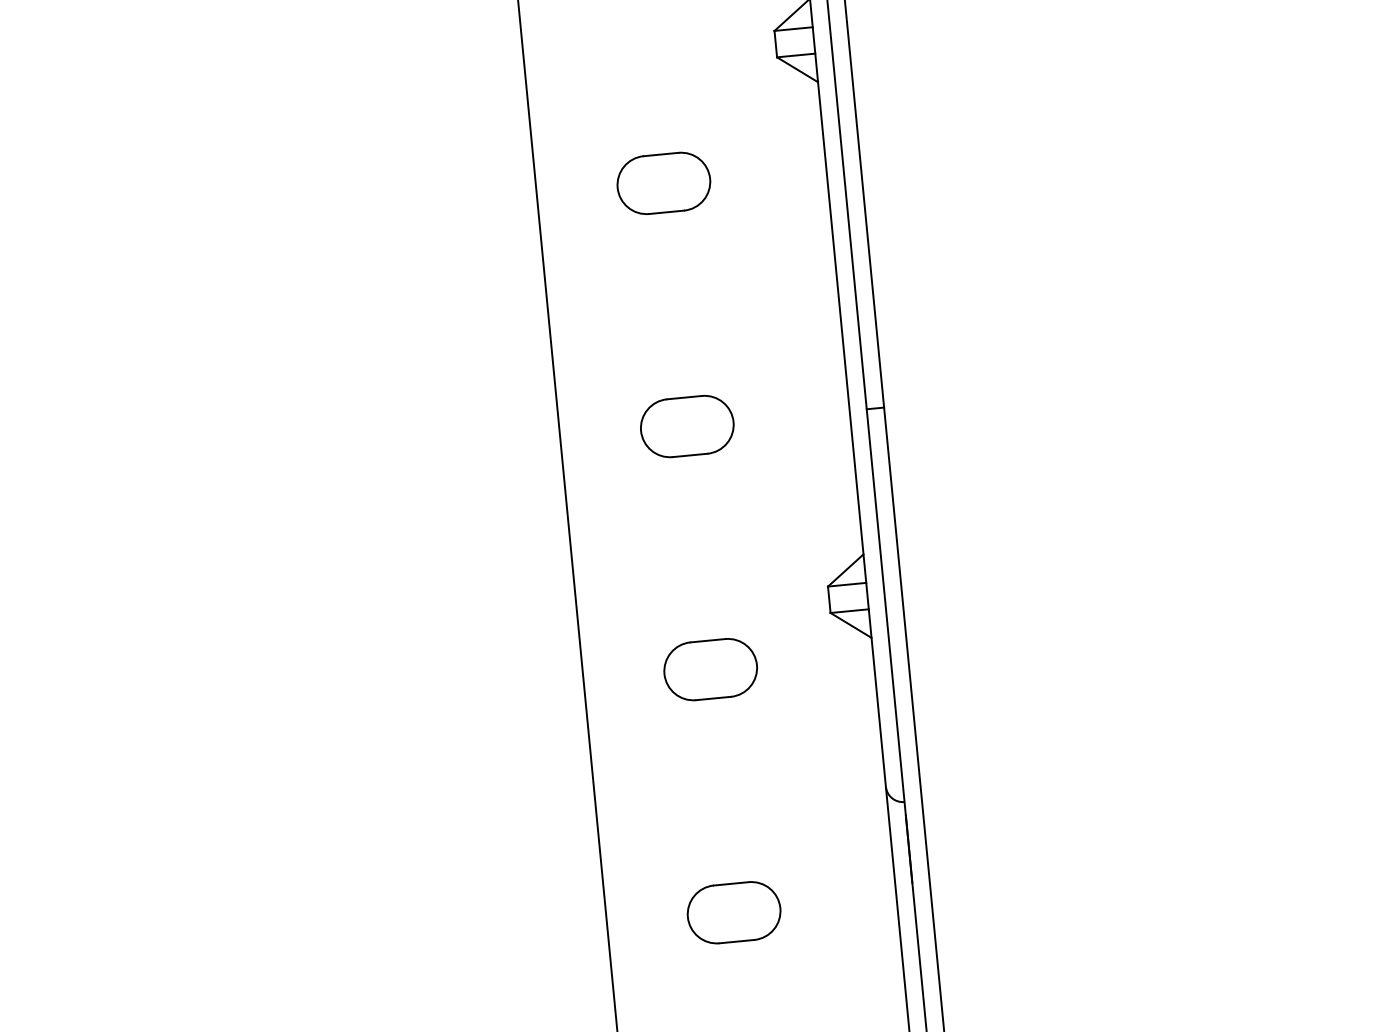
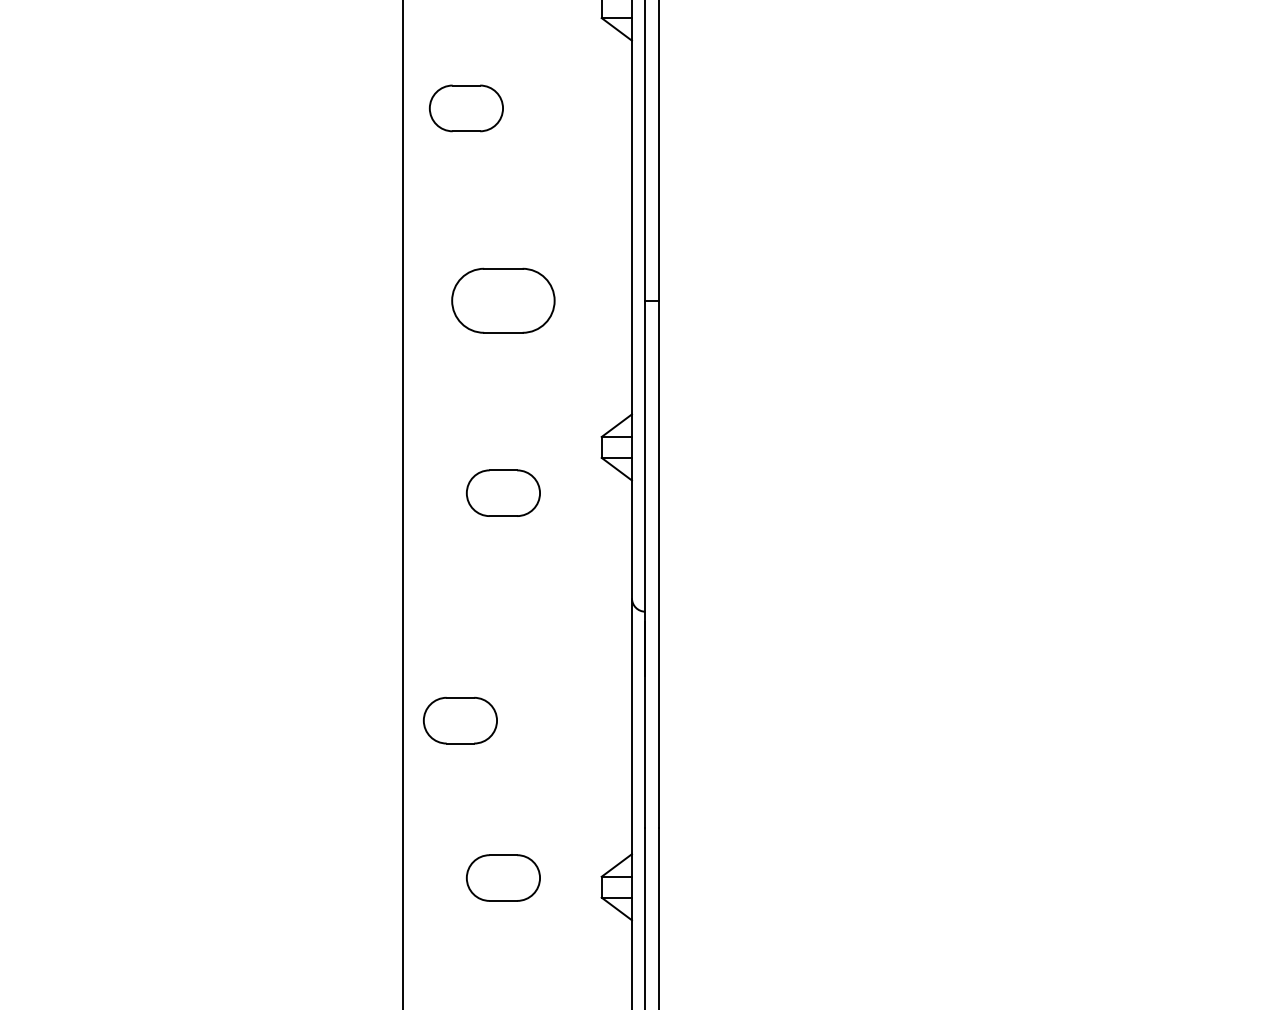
part: (662, 183) -> (465, 108), moved
part: (687, 426) -> (503, 300), size x1.4
part: (734, 912) -> (460, 720), moved

